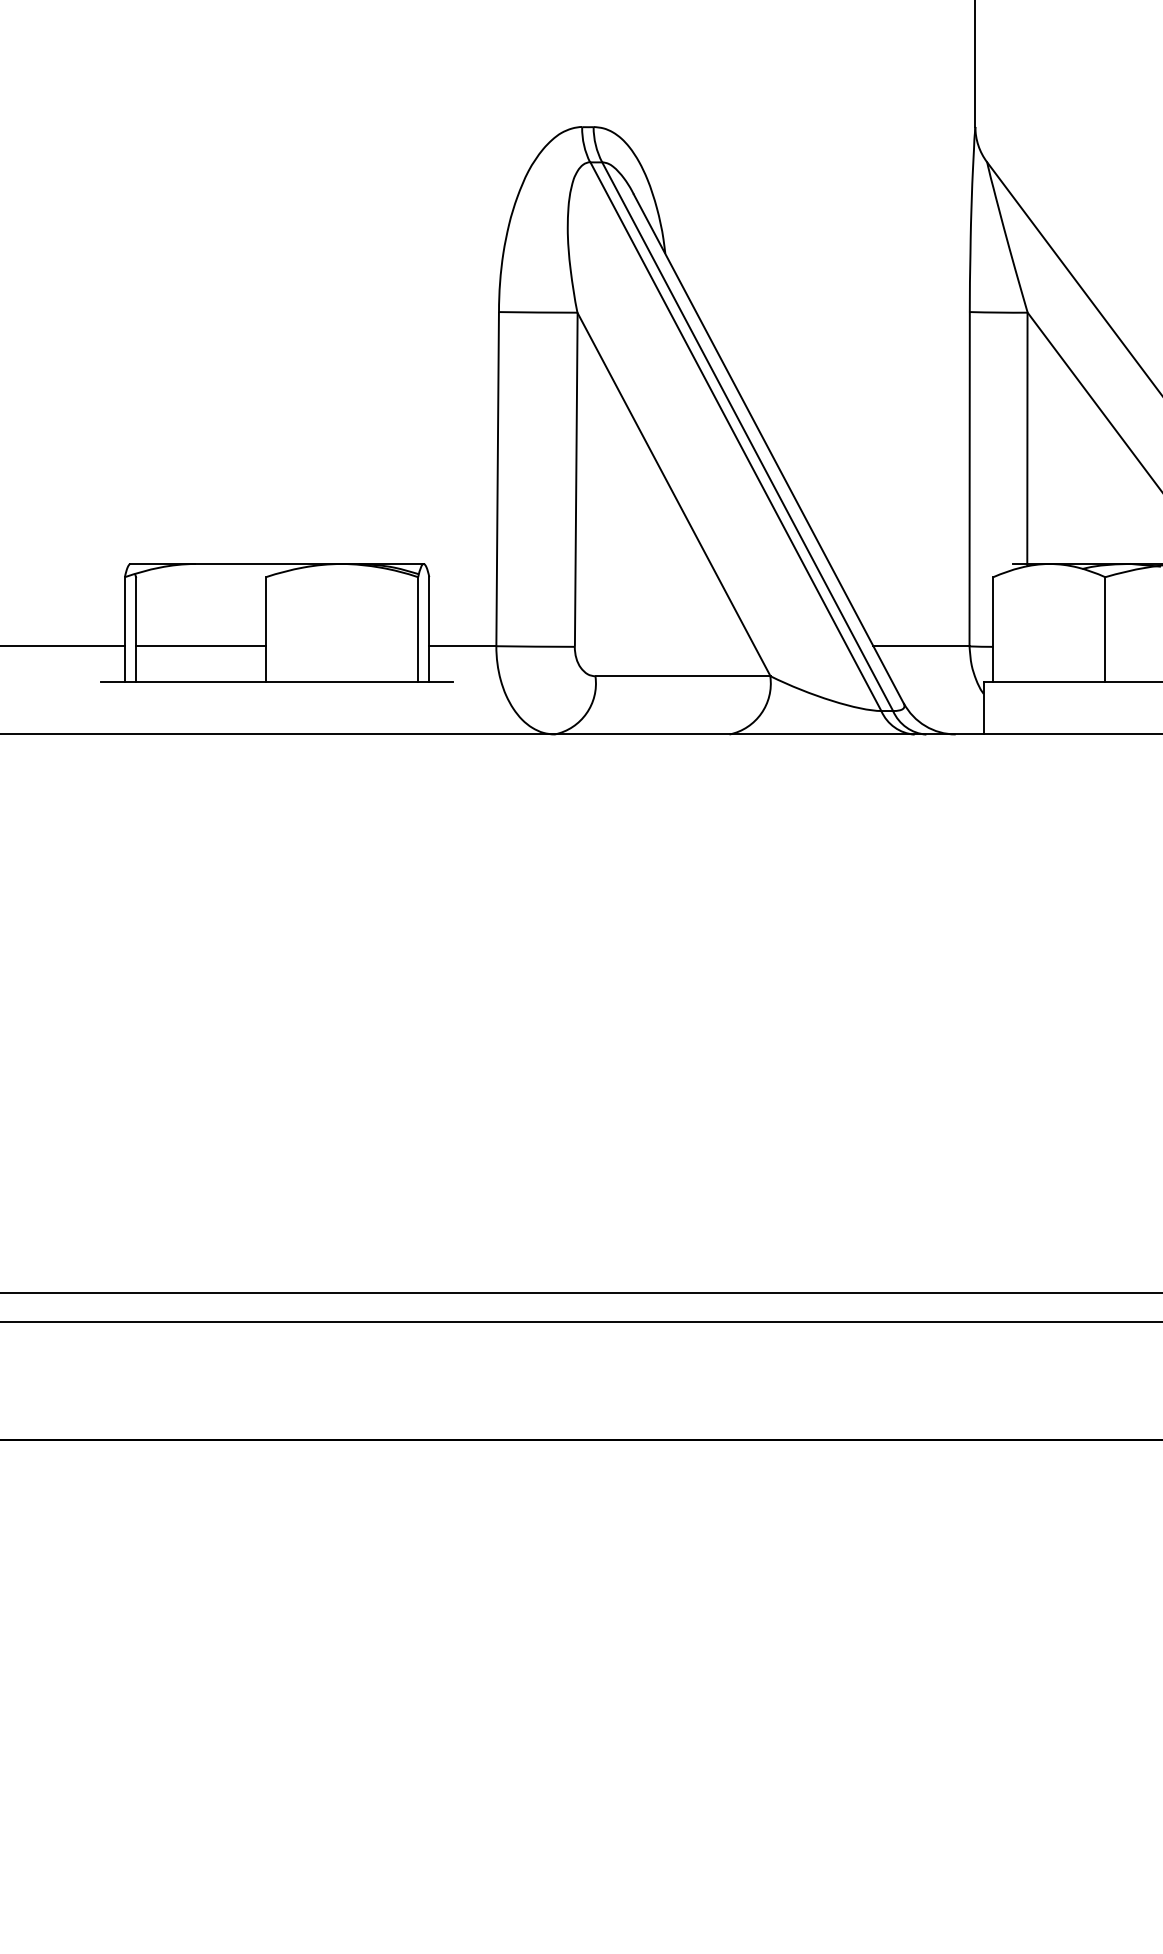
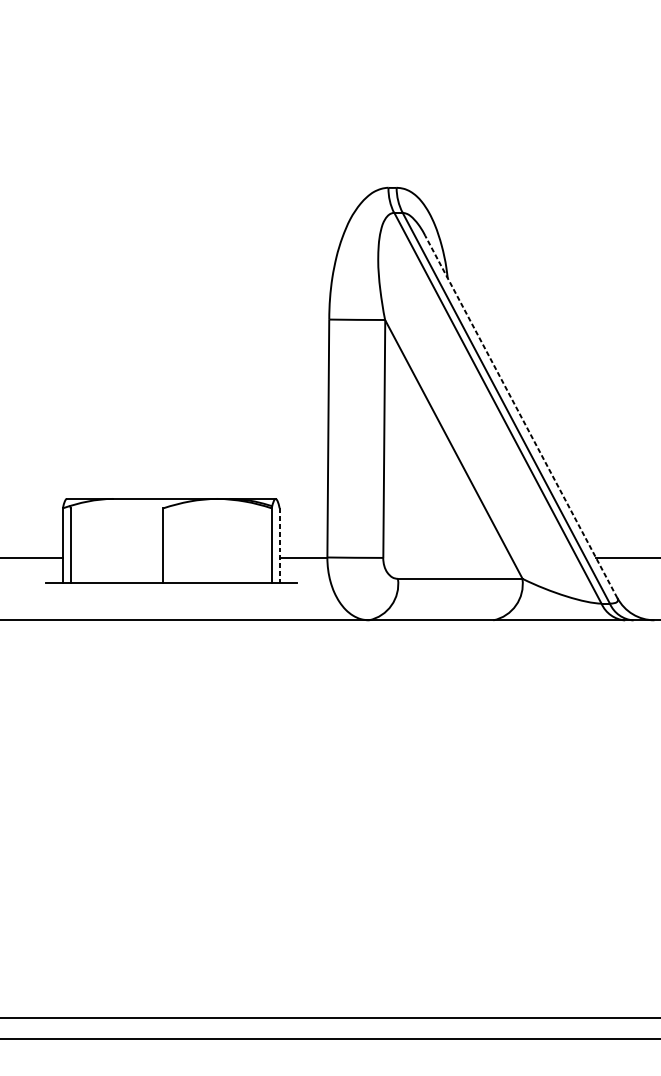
line: (768, 448) -> (521, 416), solid -> dashed
line: (429, 629) -> (279, 545), solid -> dashed
line: (200, 646) -> (116, 557), removed

